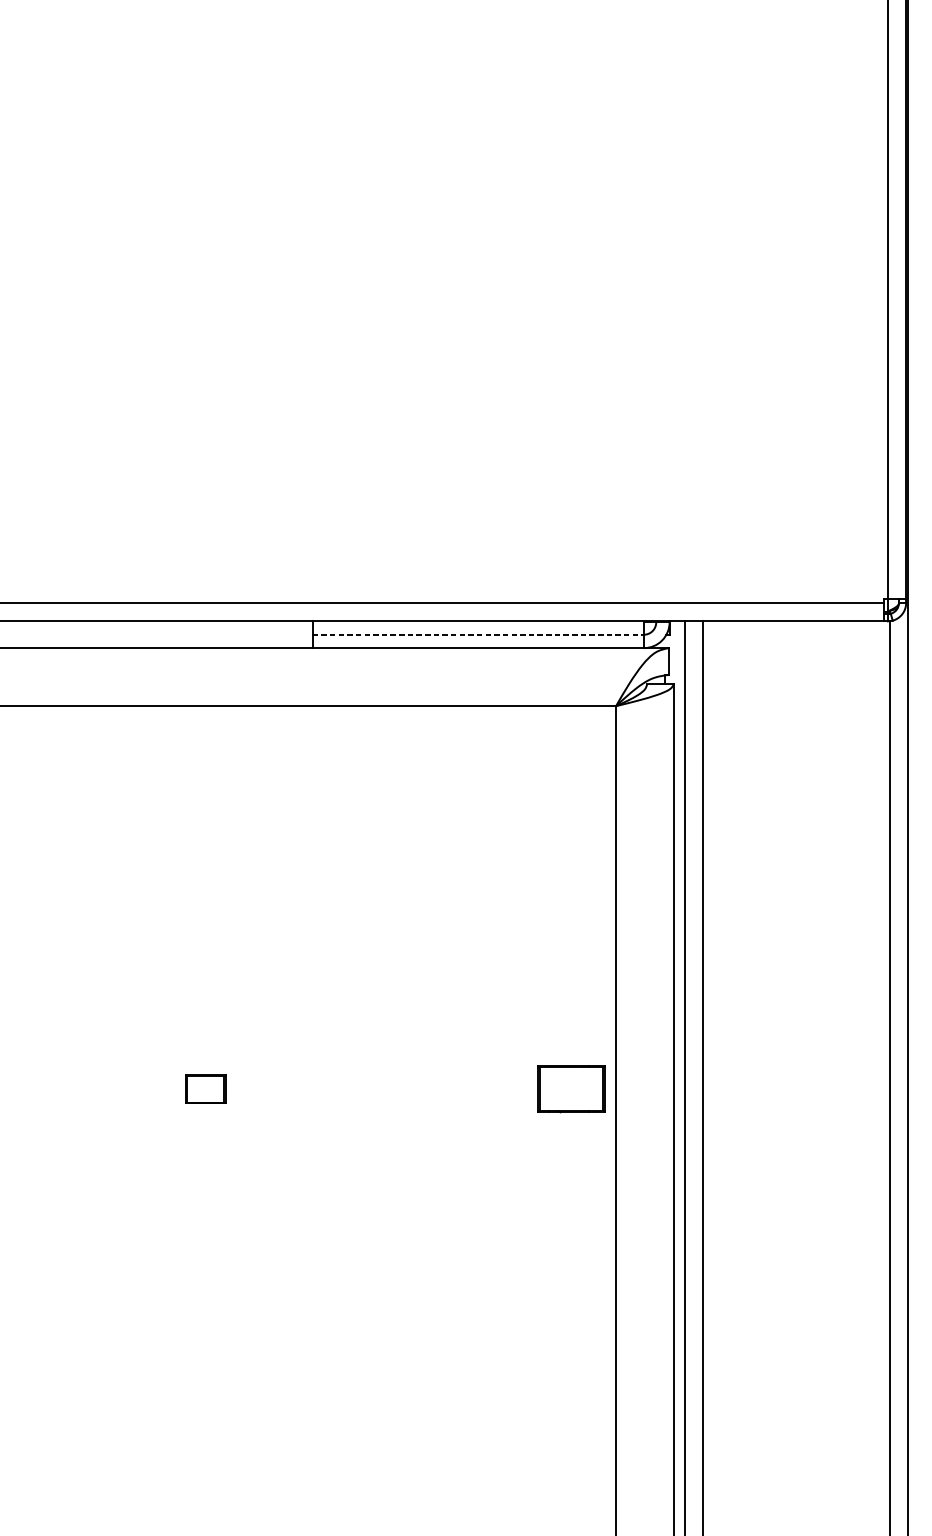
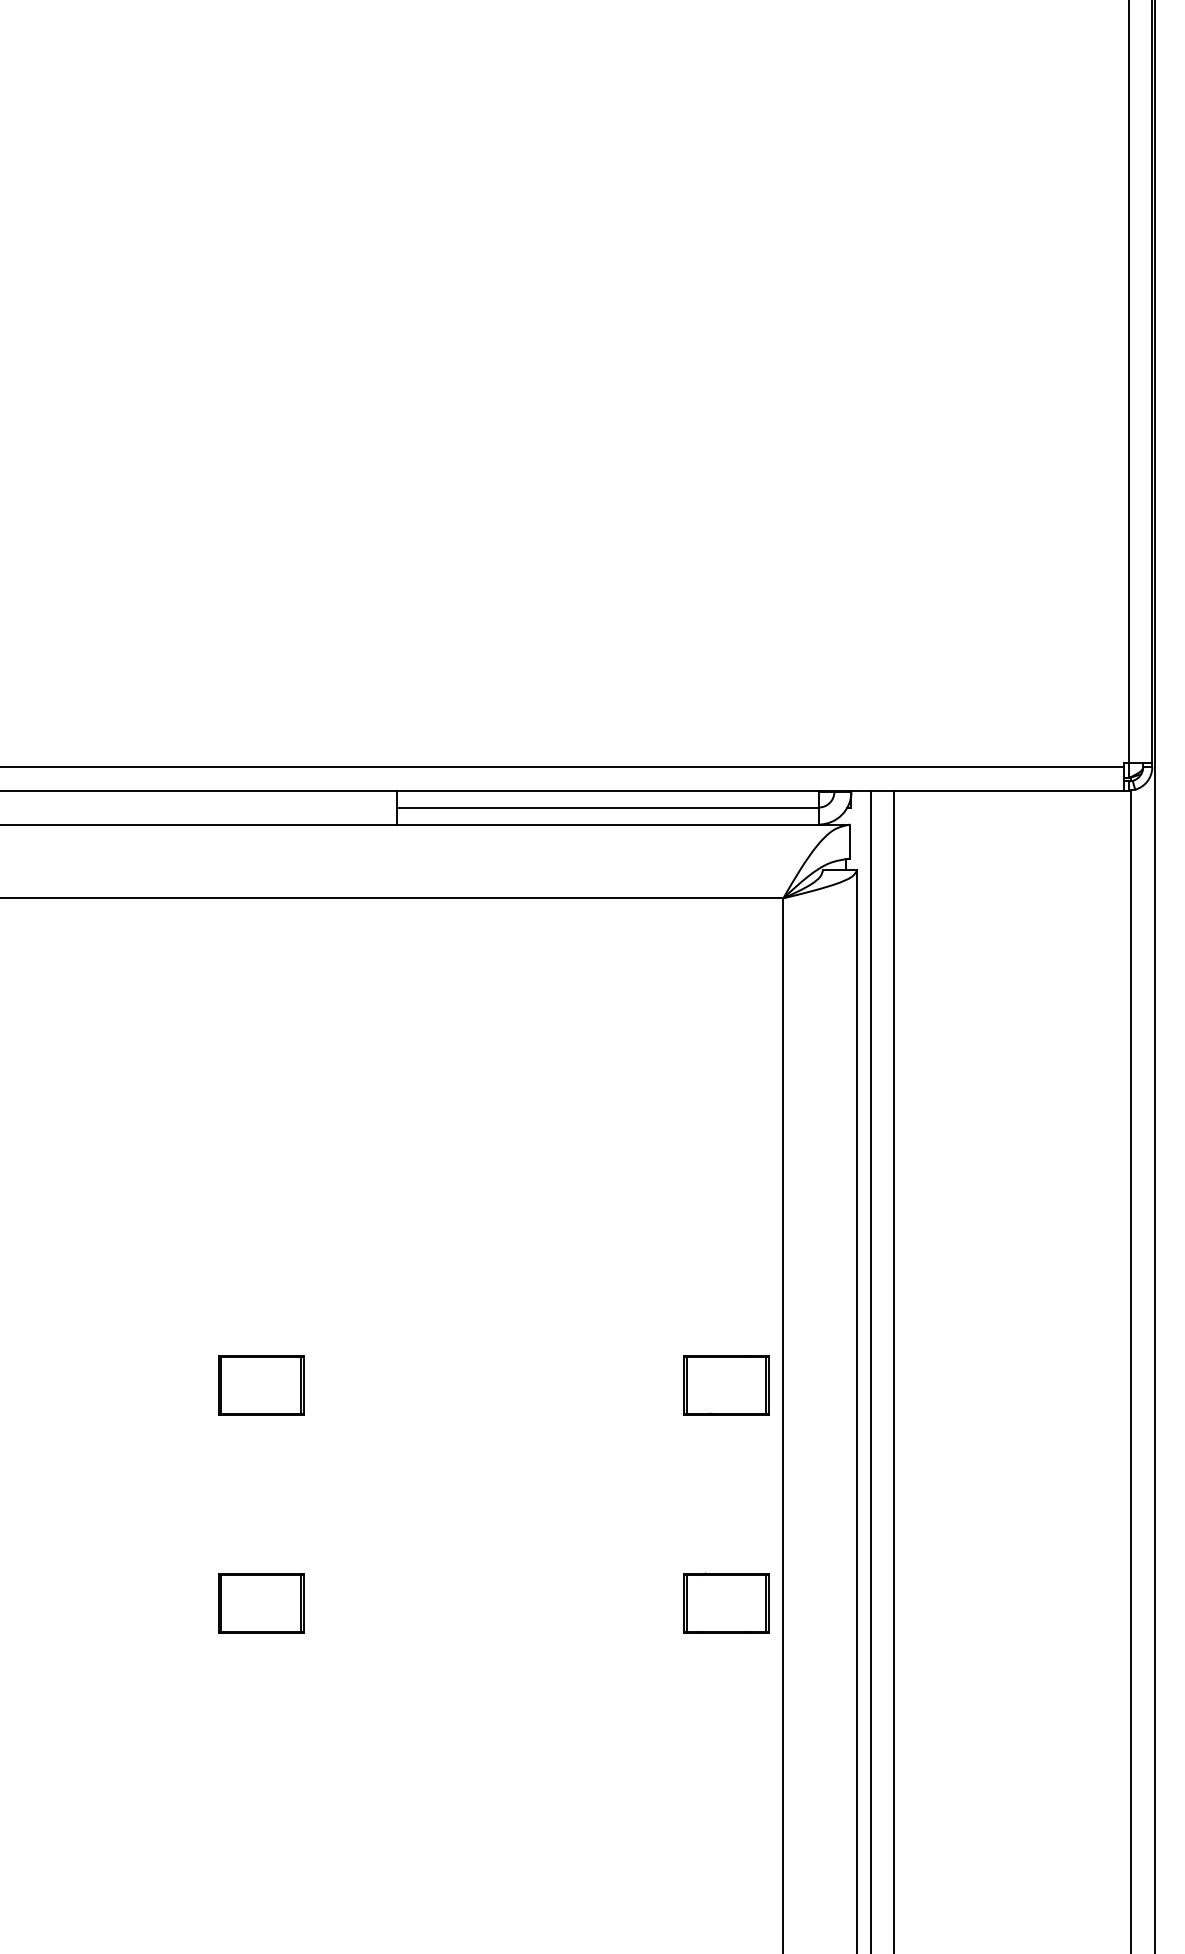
line: (478, 634) -> (608, 807), dashed -> solid
part: (205, 1089) -> (261, 1385), size x1.67
part: (571, 1259) -> (726, 1602), added
part: (205, 1260) -> (261, 1603), added

